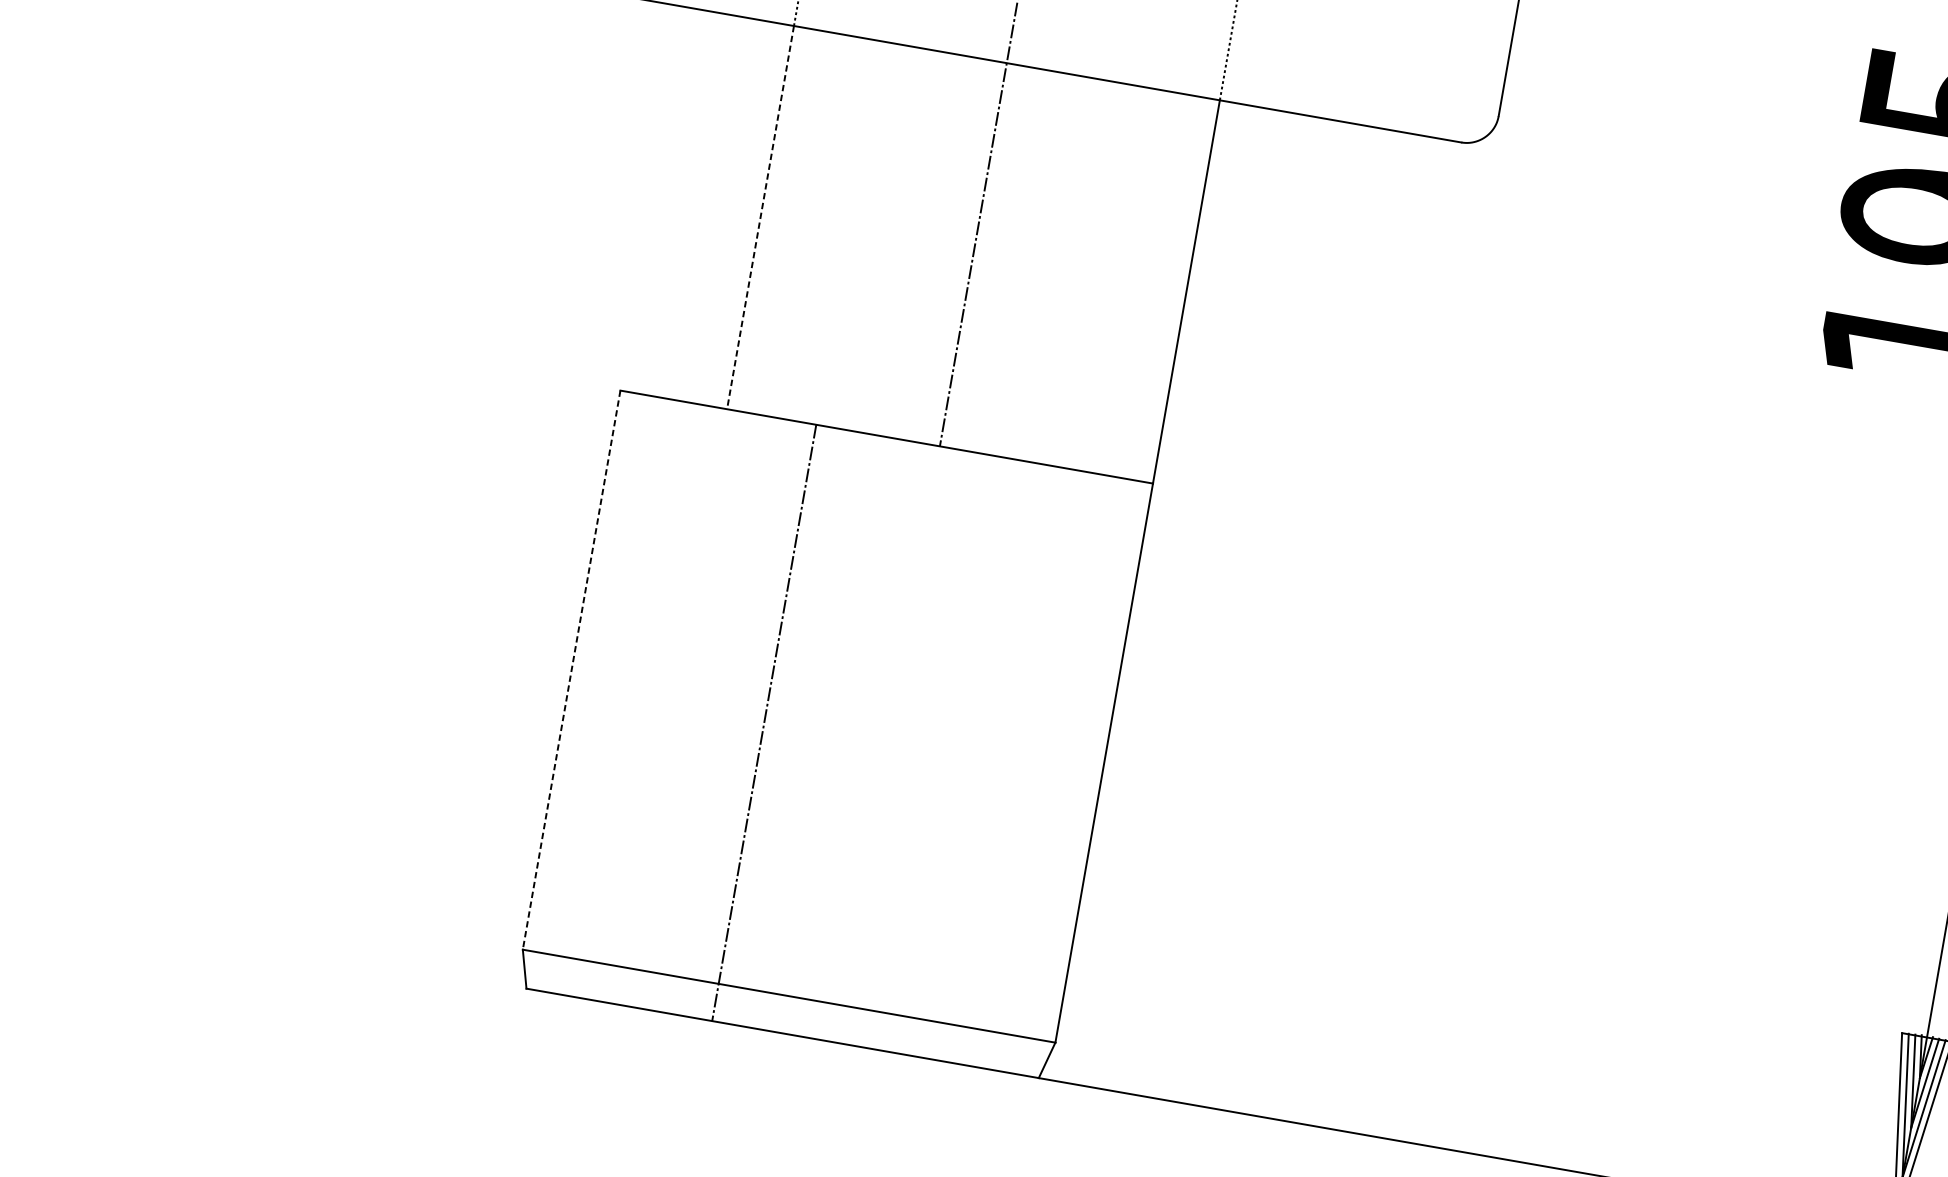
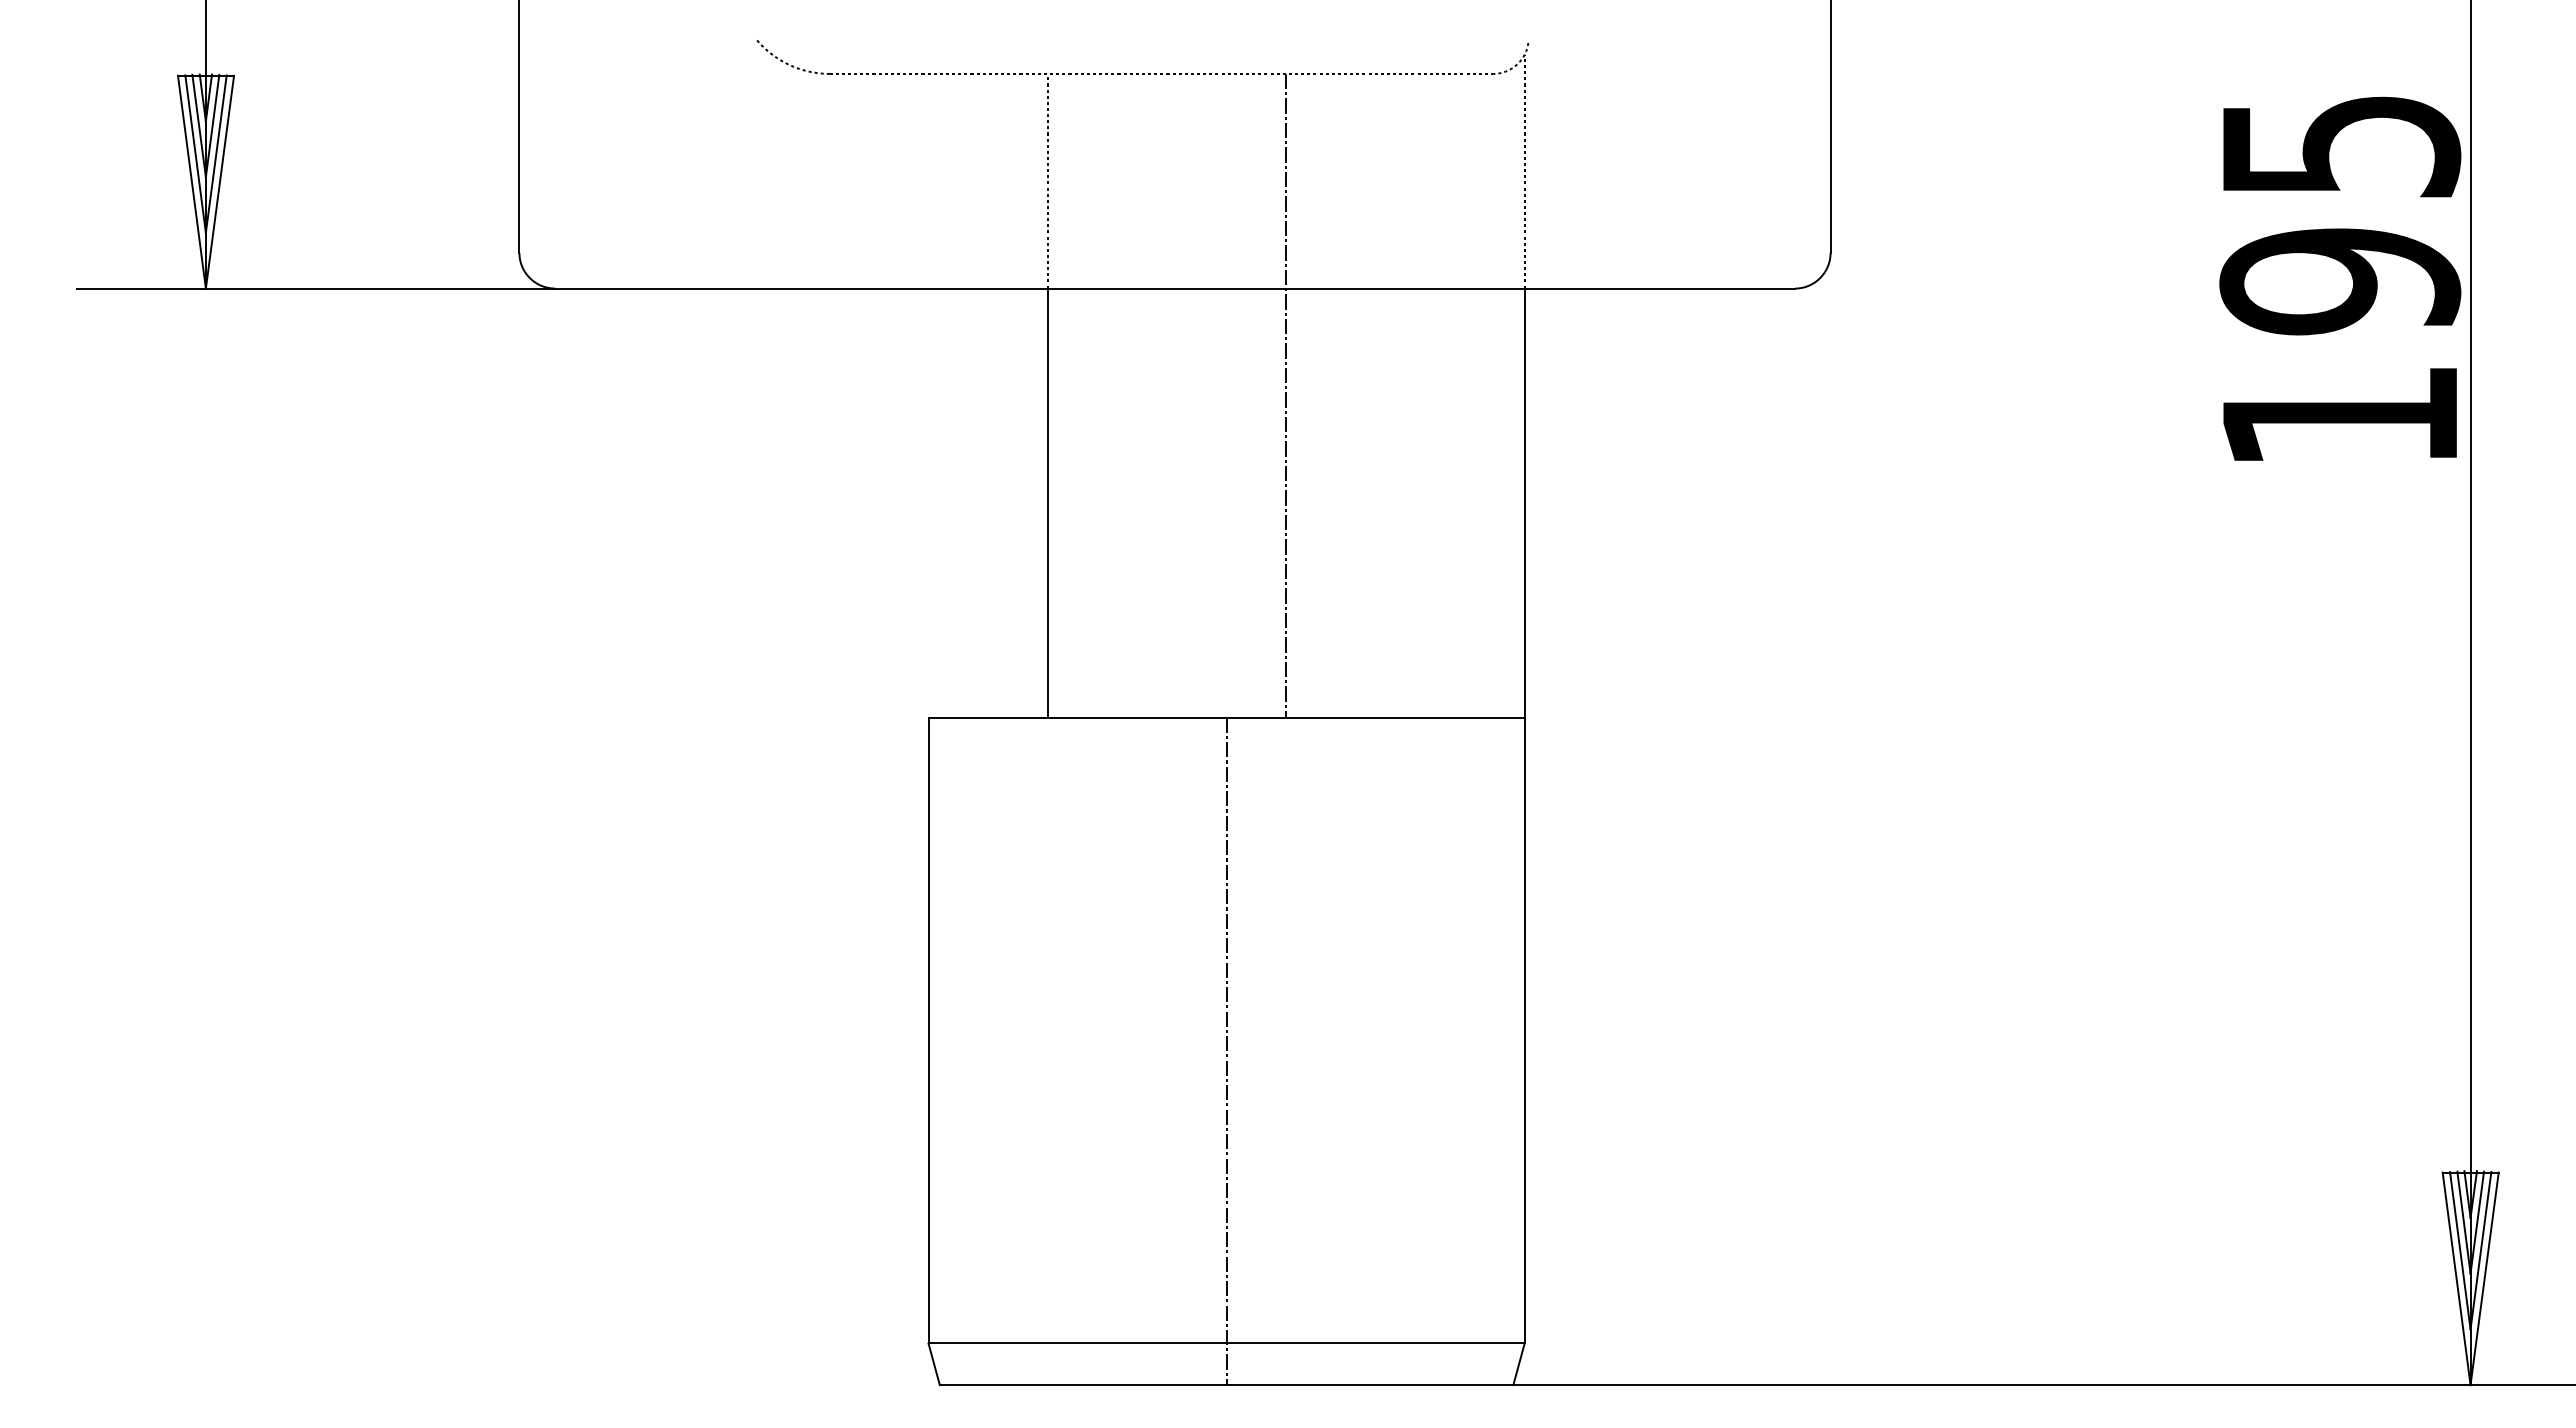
line: (760, 217) -> (1047, 503), dashed -> solid
line: (571, 670) -> (928, 1030), dashed -> solid
line: (763, 723) -> (1226, 1051), moved

